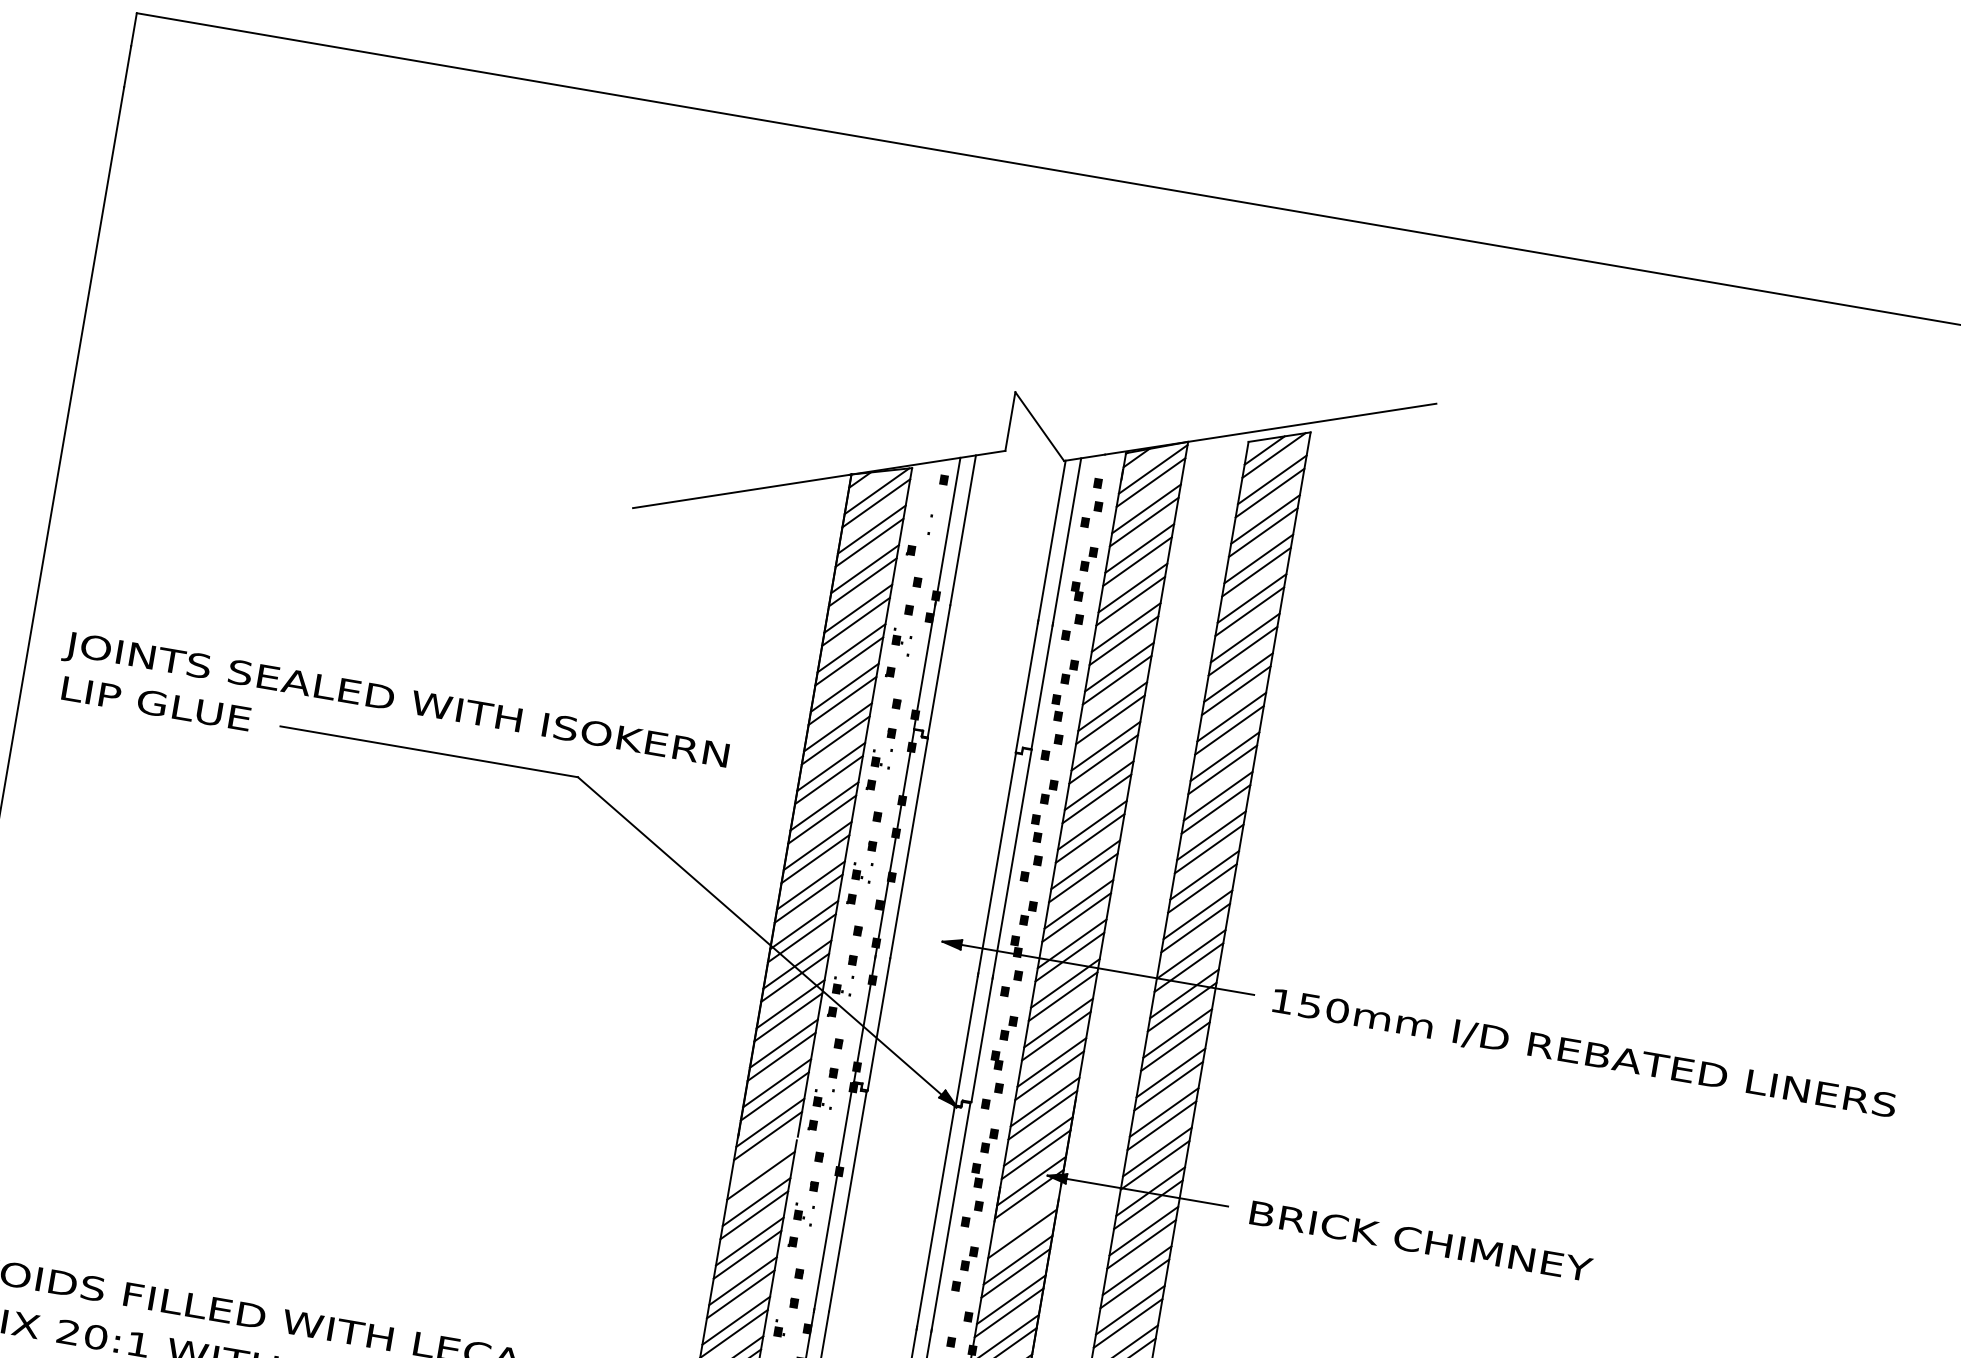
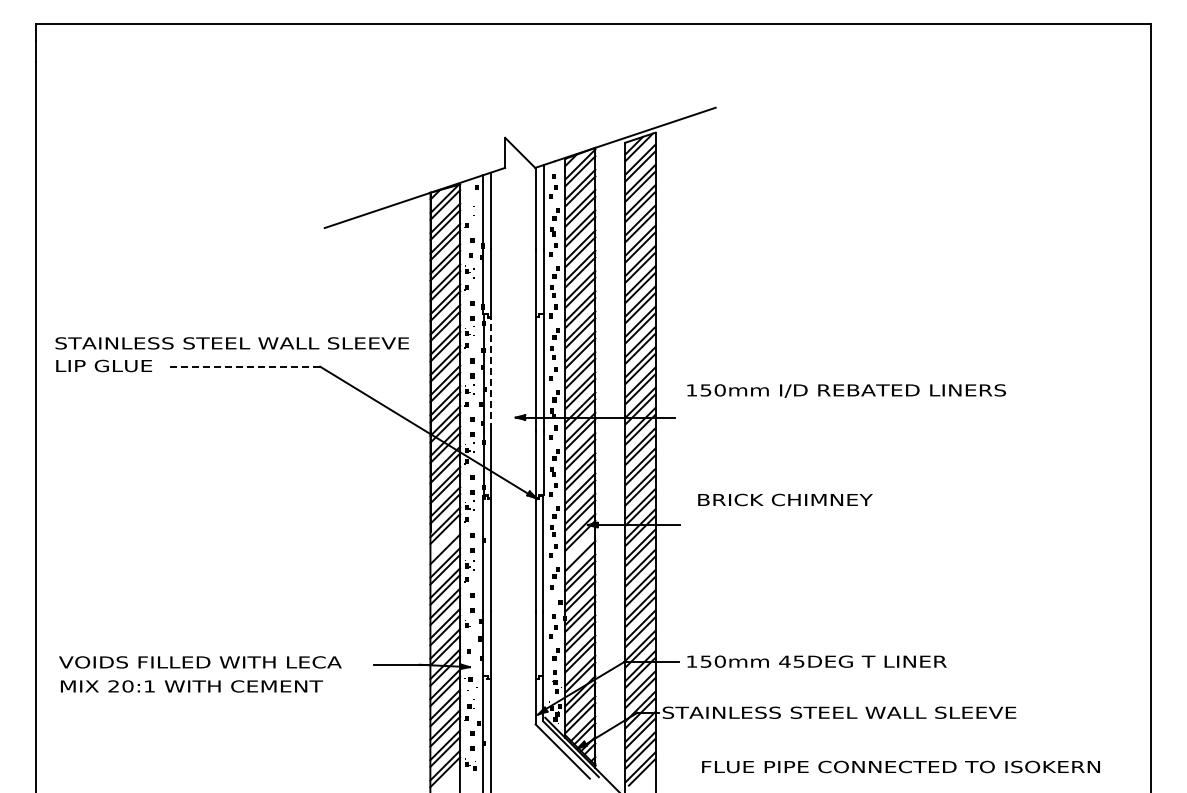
text: (410, 703) -> (230, 344), JOINTS SEALED WITH ISOKERN -> STAINLESS STEEL WALL SLEEVE
line: (428, 751) -> (243, 366), solid -> dashed
line: (910, 847) -> (491, 373), solid -> dashed
text: (1584, 1053) -> (846, 390), moved
text: (1421, 1240) -> (785, 499), moved

